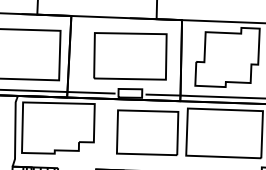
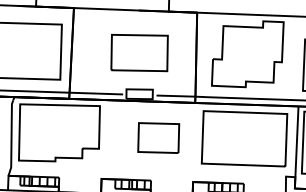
part: (130, 55) -> (139, 52), size x0.7
part: (147, 132) -> (158, 137), size x0.6

